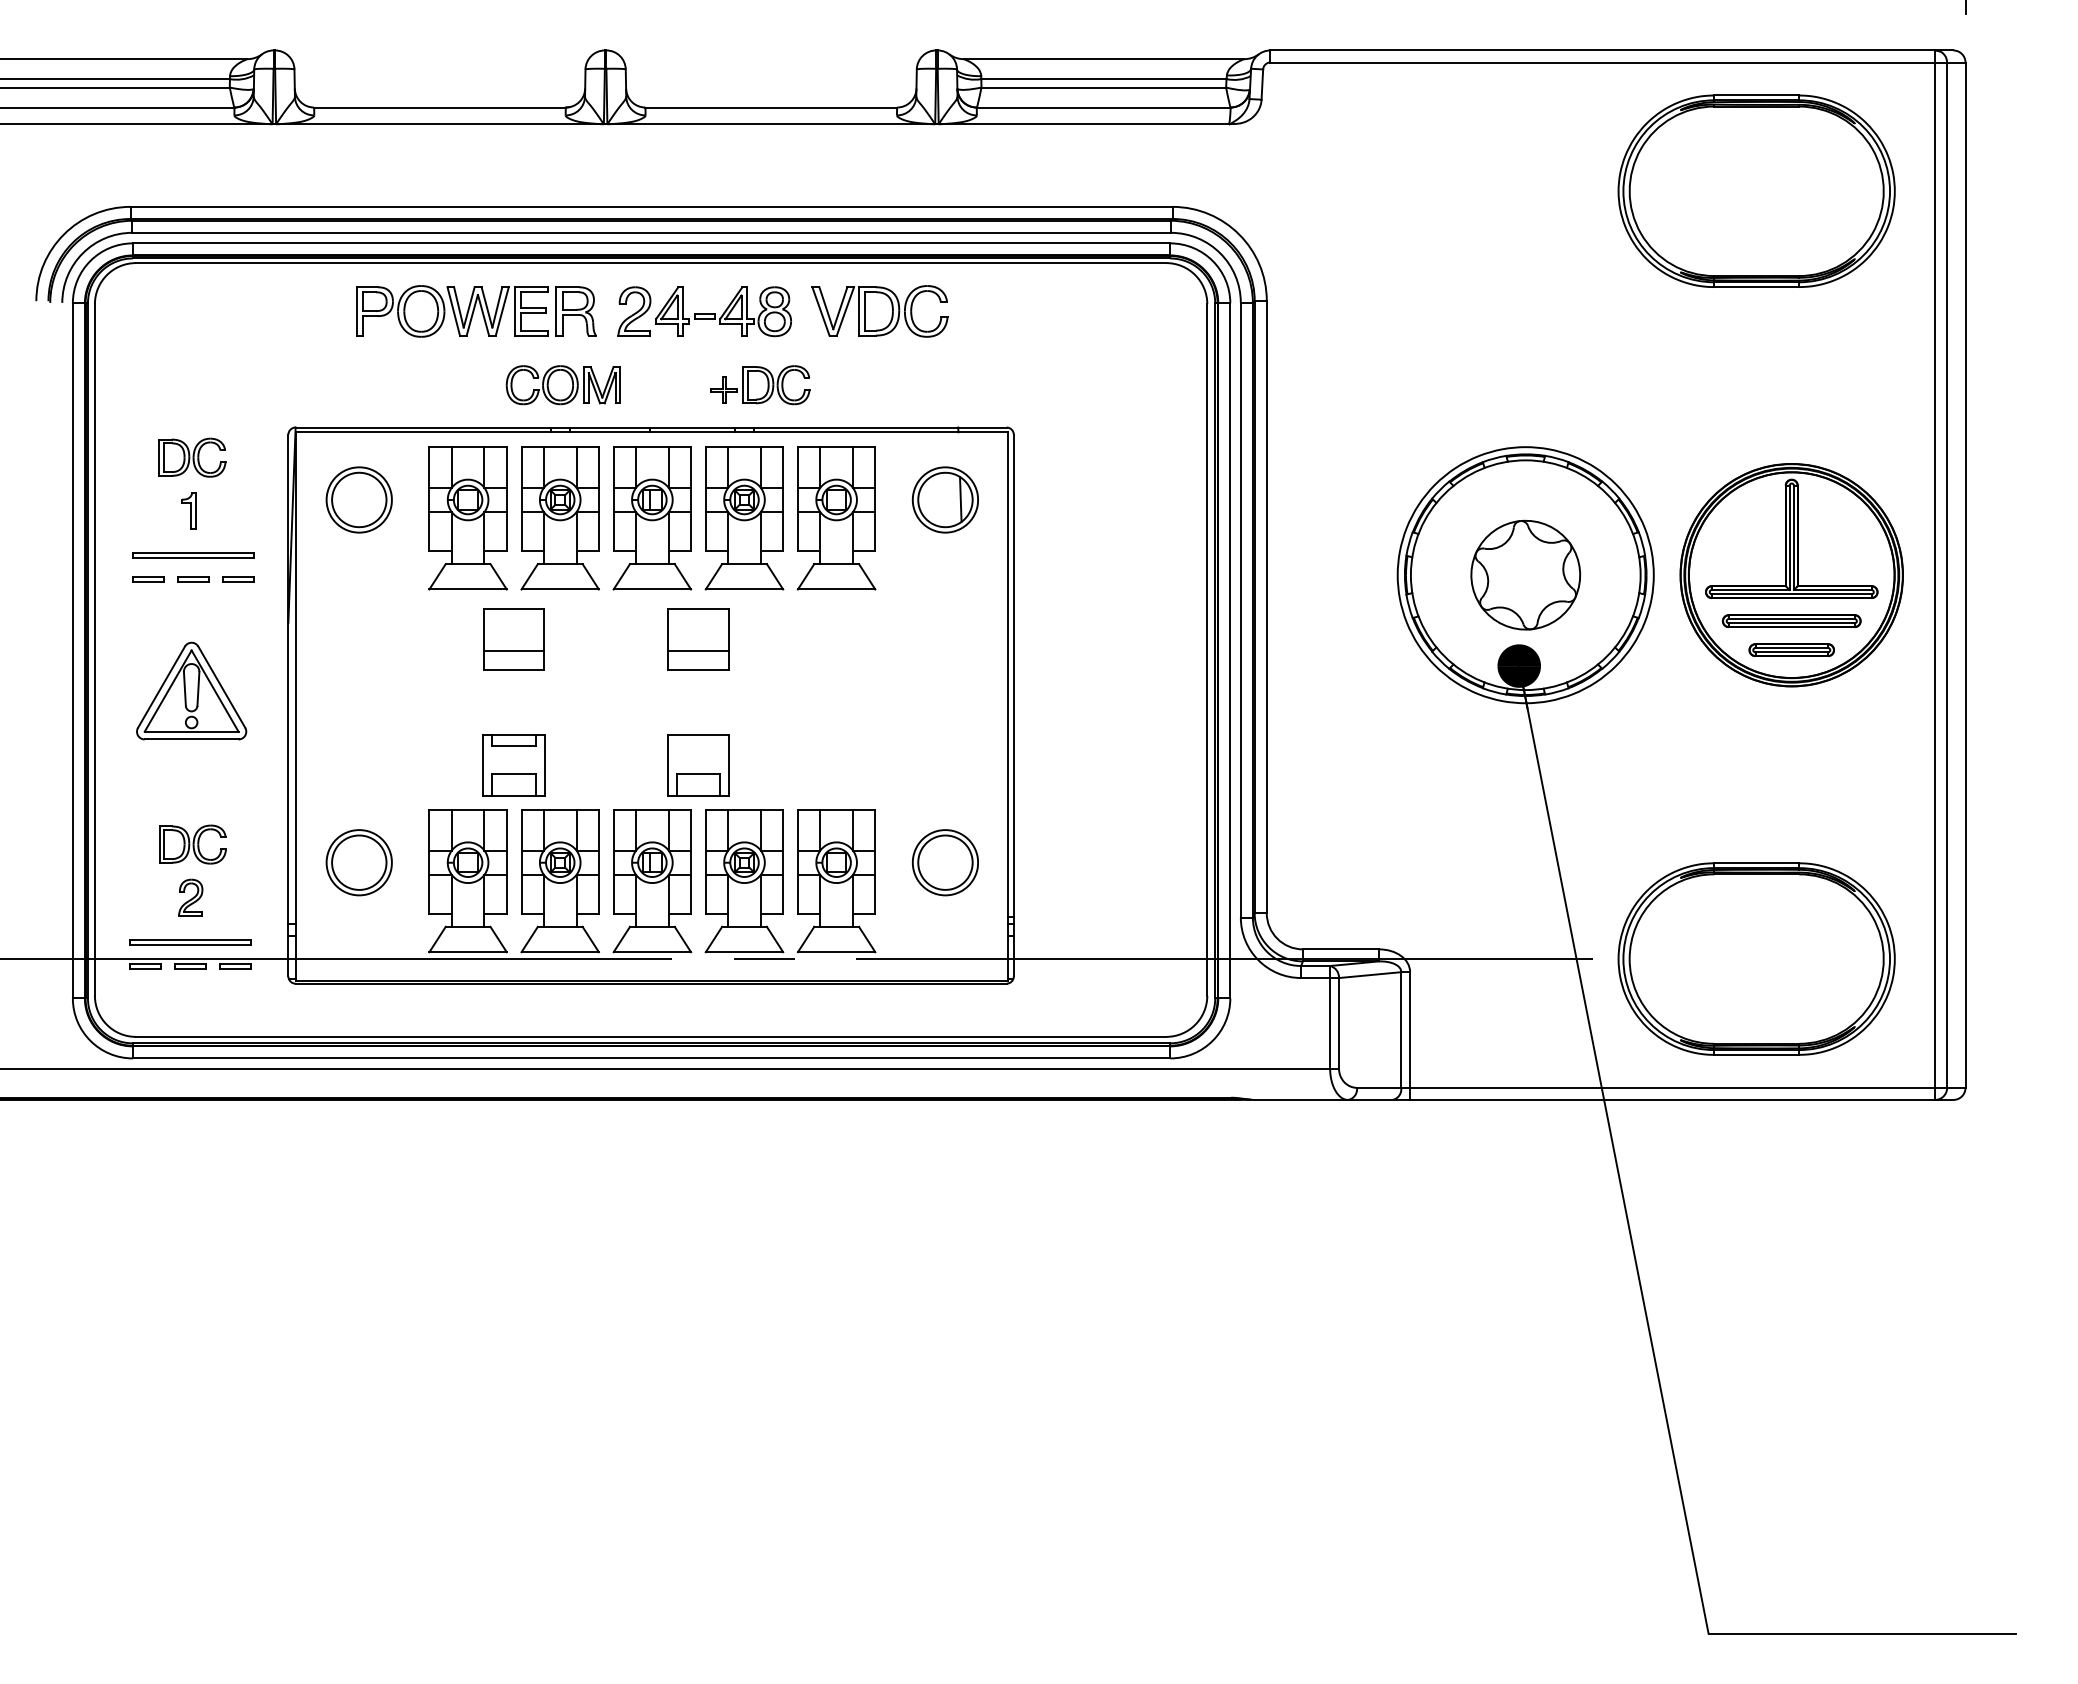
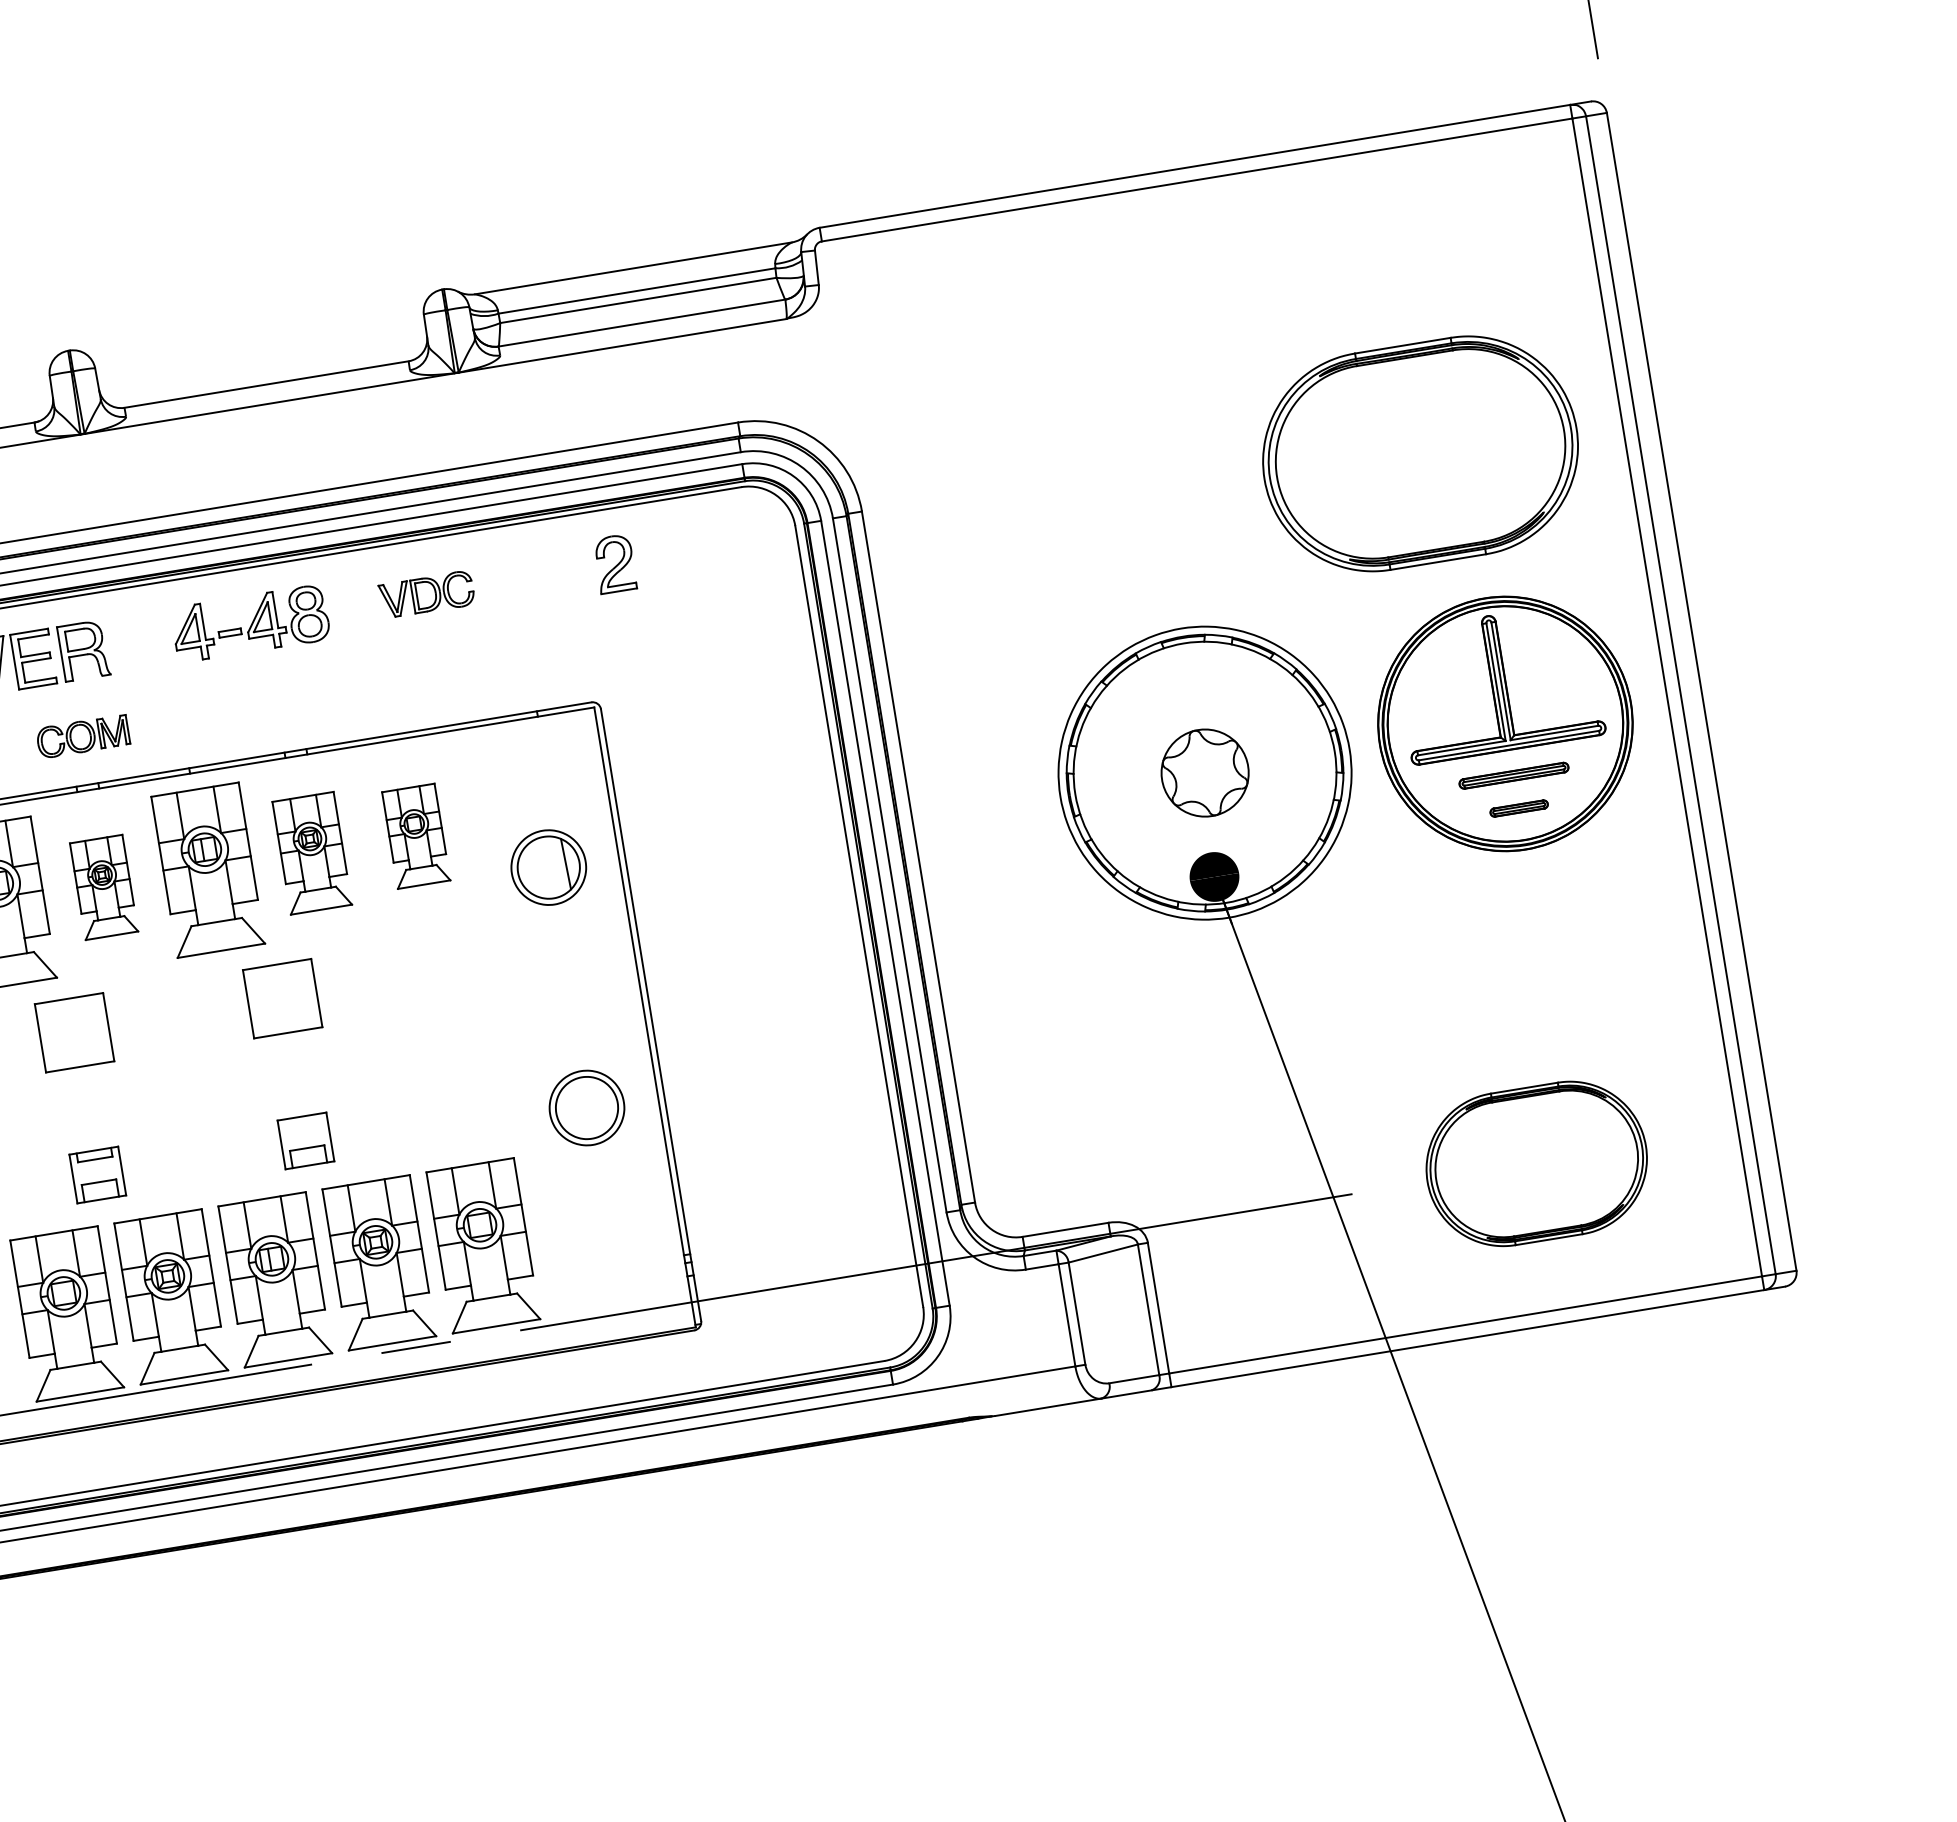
part: (1756, 190) -> (1420, 453), moved
part: (634, 311) -> (615, 563), moved
part: (879, 311) -> (426, 594), size x0.6
part: (562, 385) -> (82, 737), size x0.7
part: (760, 385) -> (305, 700), removed
part: (944, 499) -> (547, 867), moved
part: (559, 518) -> (103, 887), size x0.6
part: (744, 518) -> (312, 853), size x0.7
part: (836, 518) -> (416, 836), size x0.6
part: (1525, 574) -> (1204, 772), size x0.7
part: (1791, 620) -> (1513, 775), size x0.7
part: (1791, 649) -> (1518, 807), size x0.6
line: (513, 651) -> (76, 1046), removed
line: (698, 651) -> (284, 1012), removed
part: (513, 765) -> (97, 1175), size x0.7
part: (698, 765) -> (306, 1141), size x0.7
part: (944, 862) -> (585, 1107), moved
part: (1756, 958) -> (1536, 1163), size x0.7

